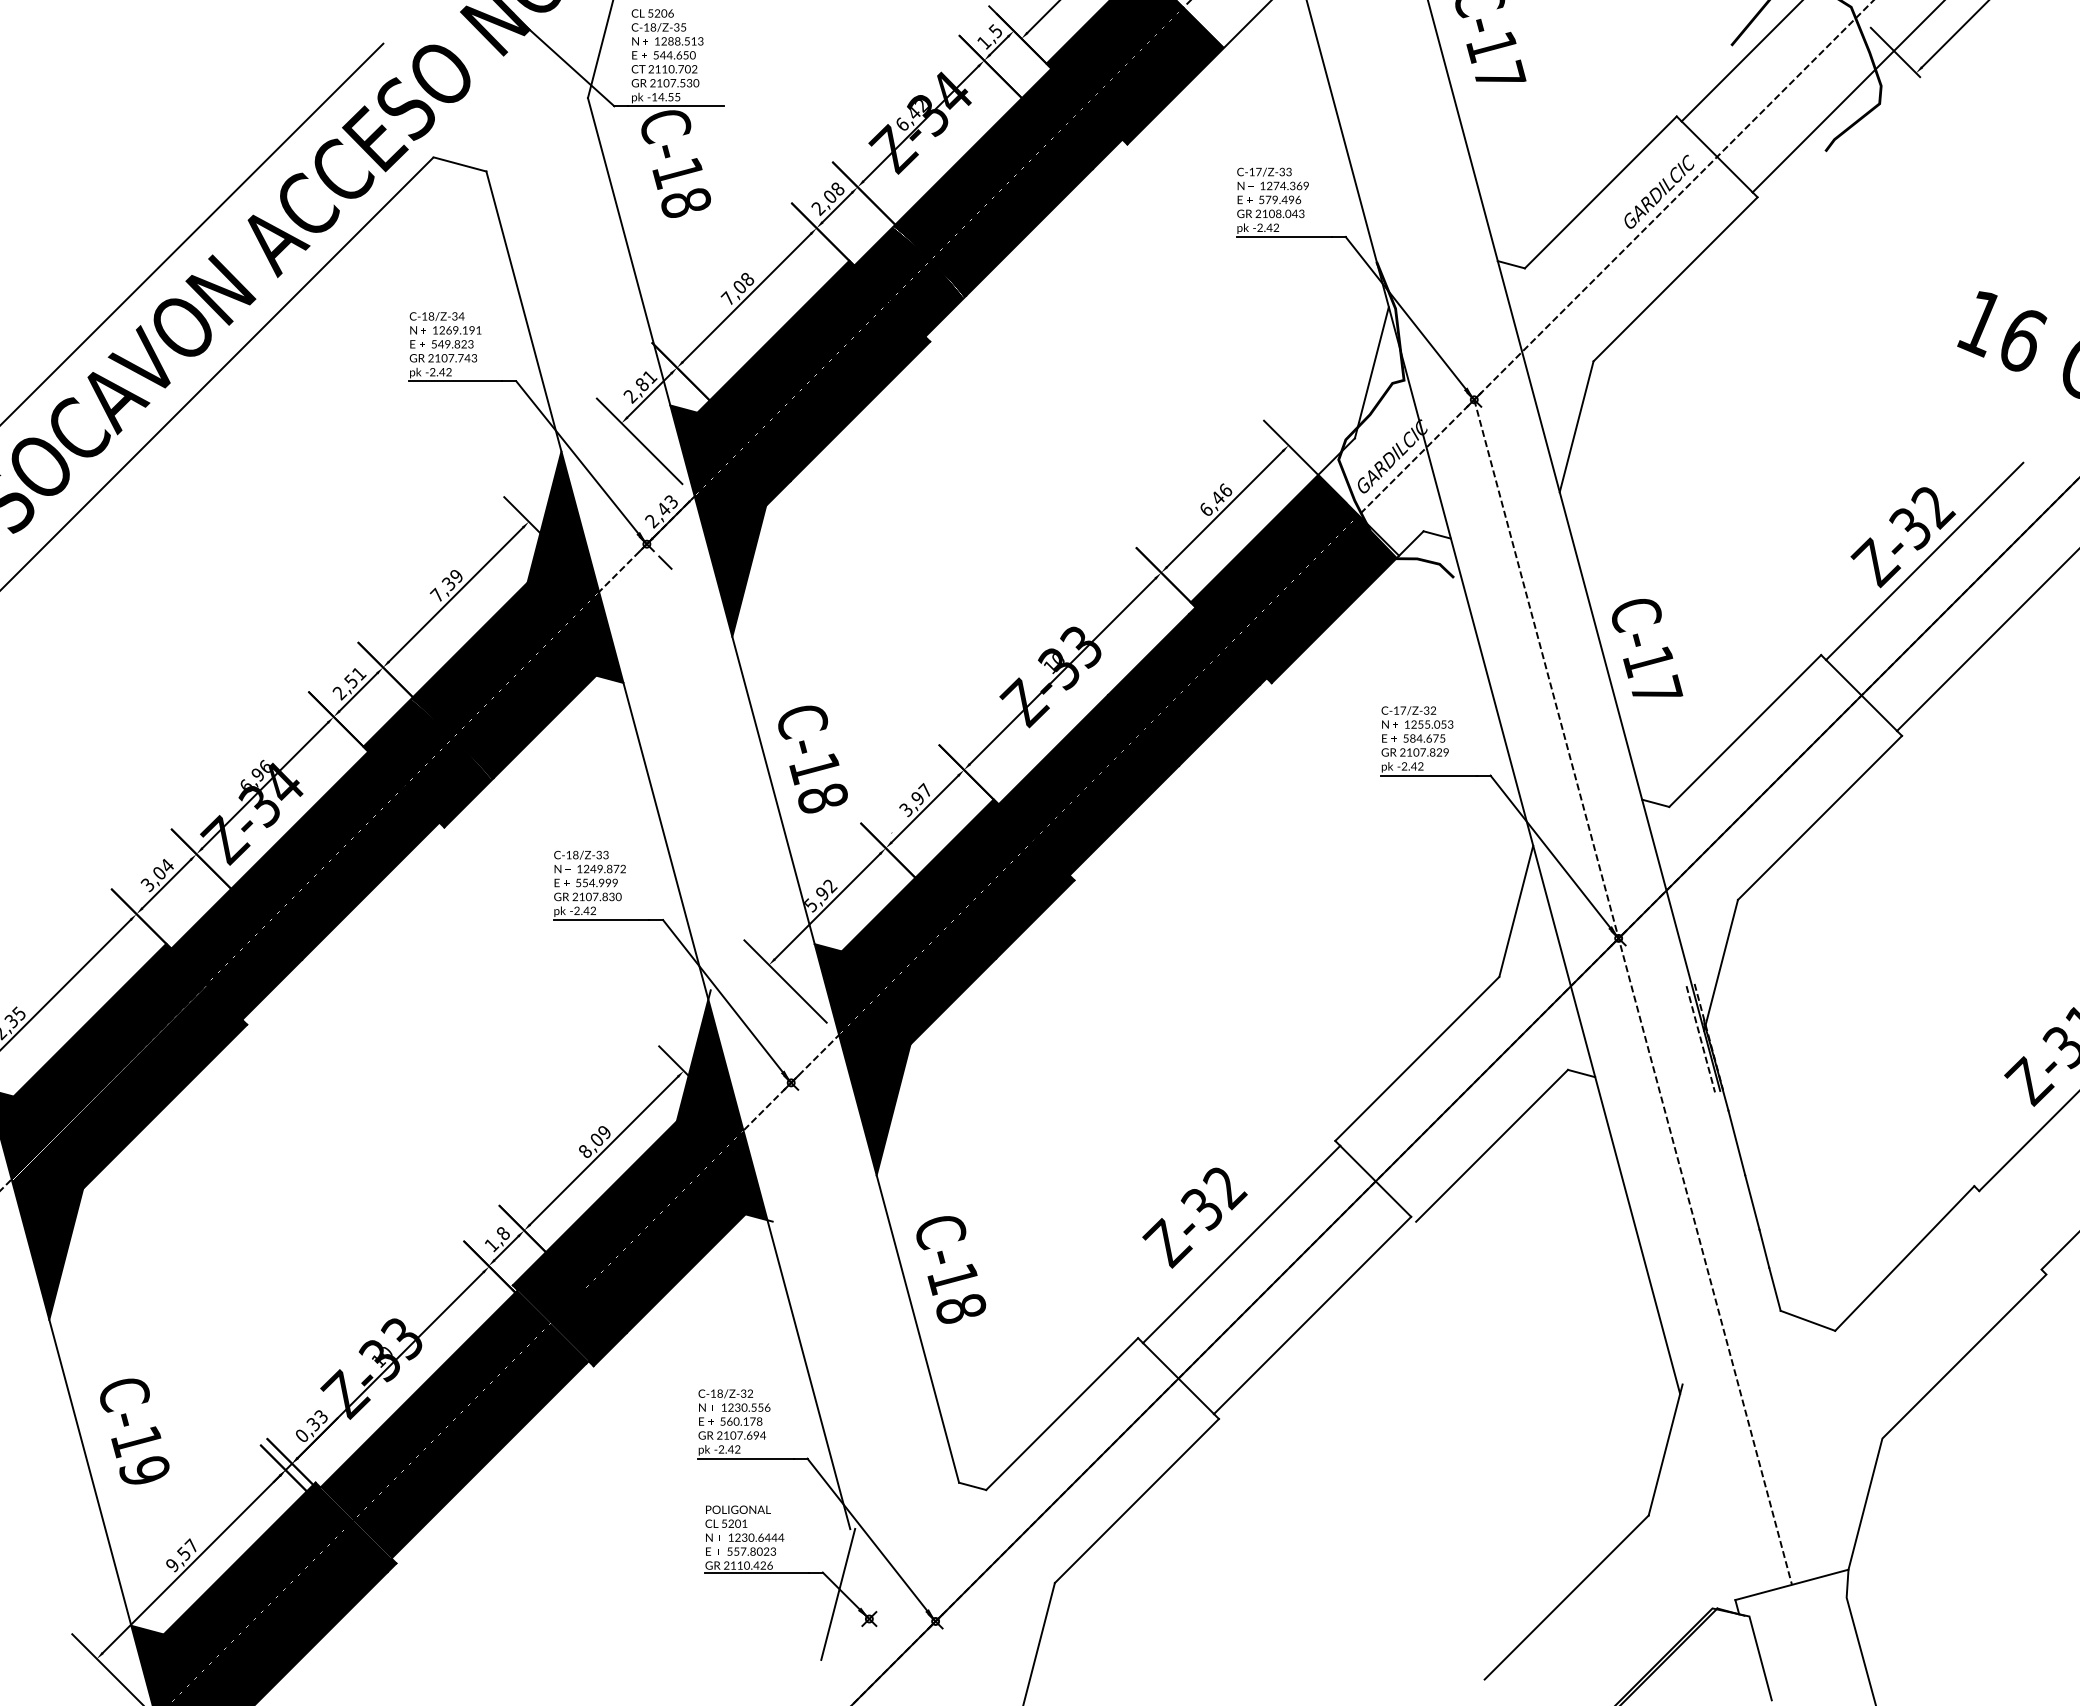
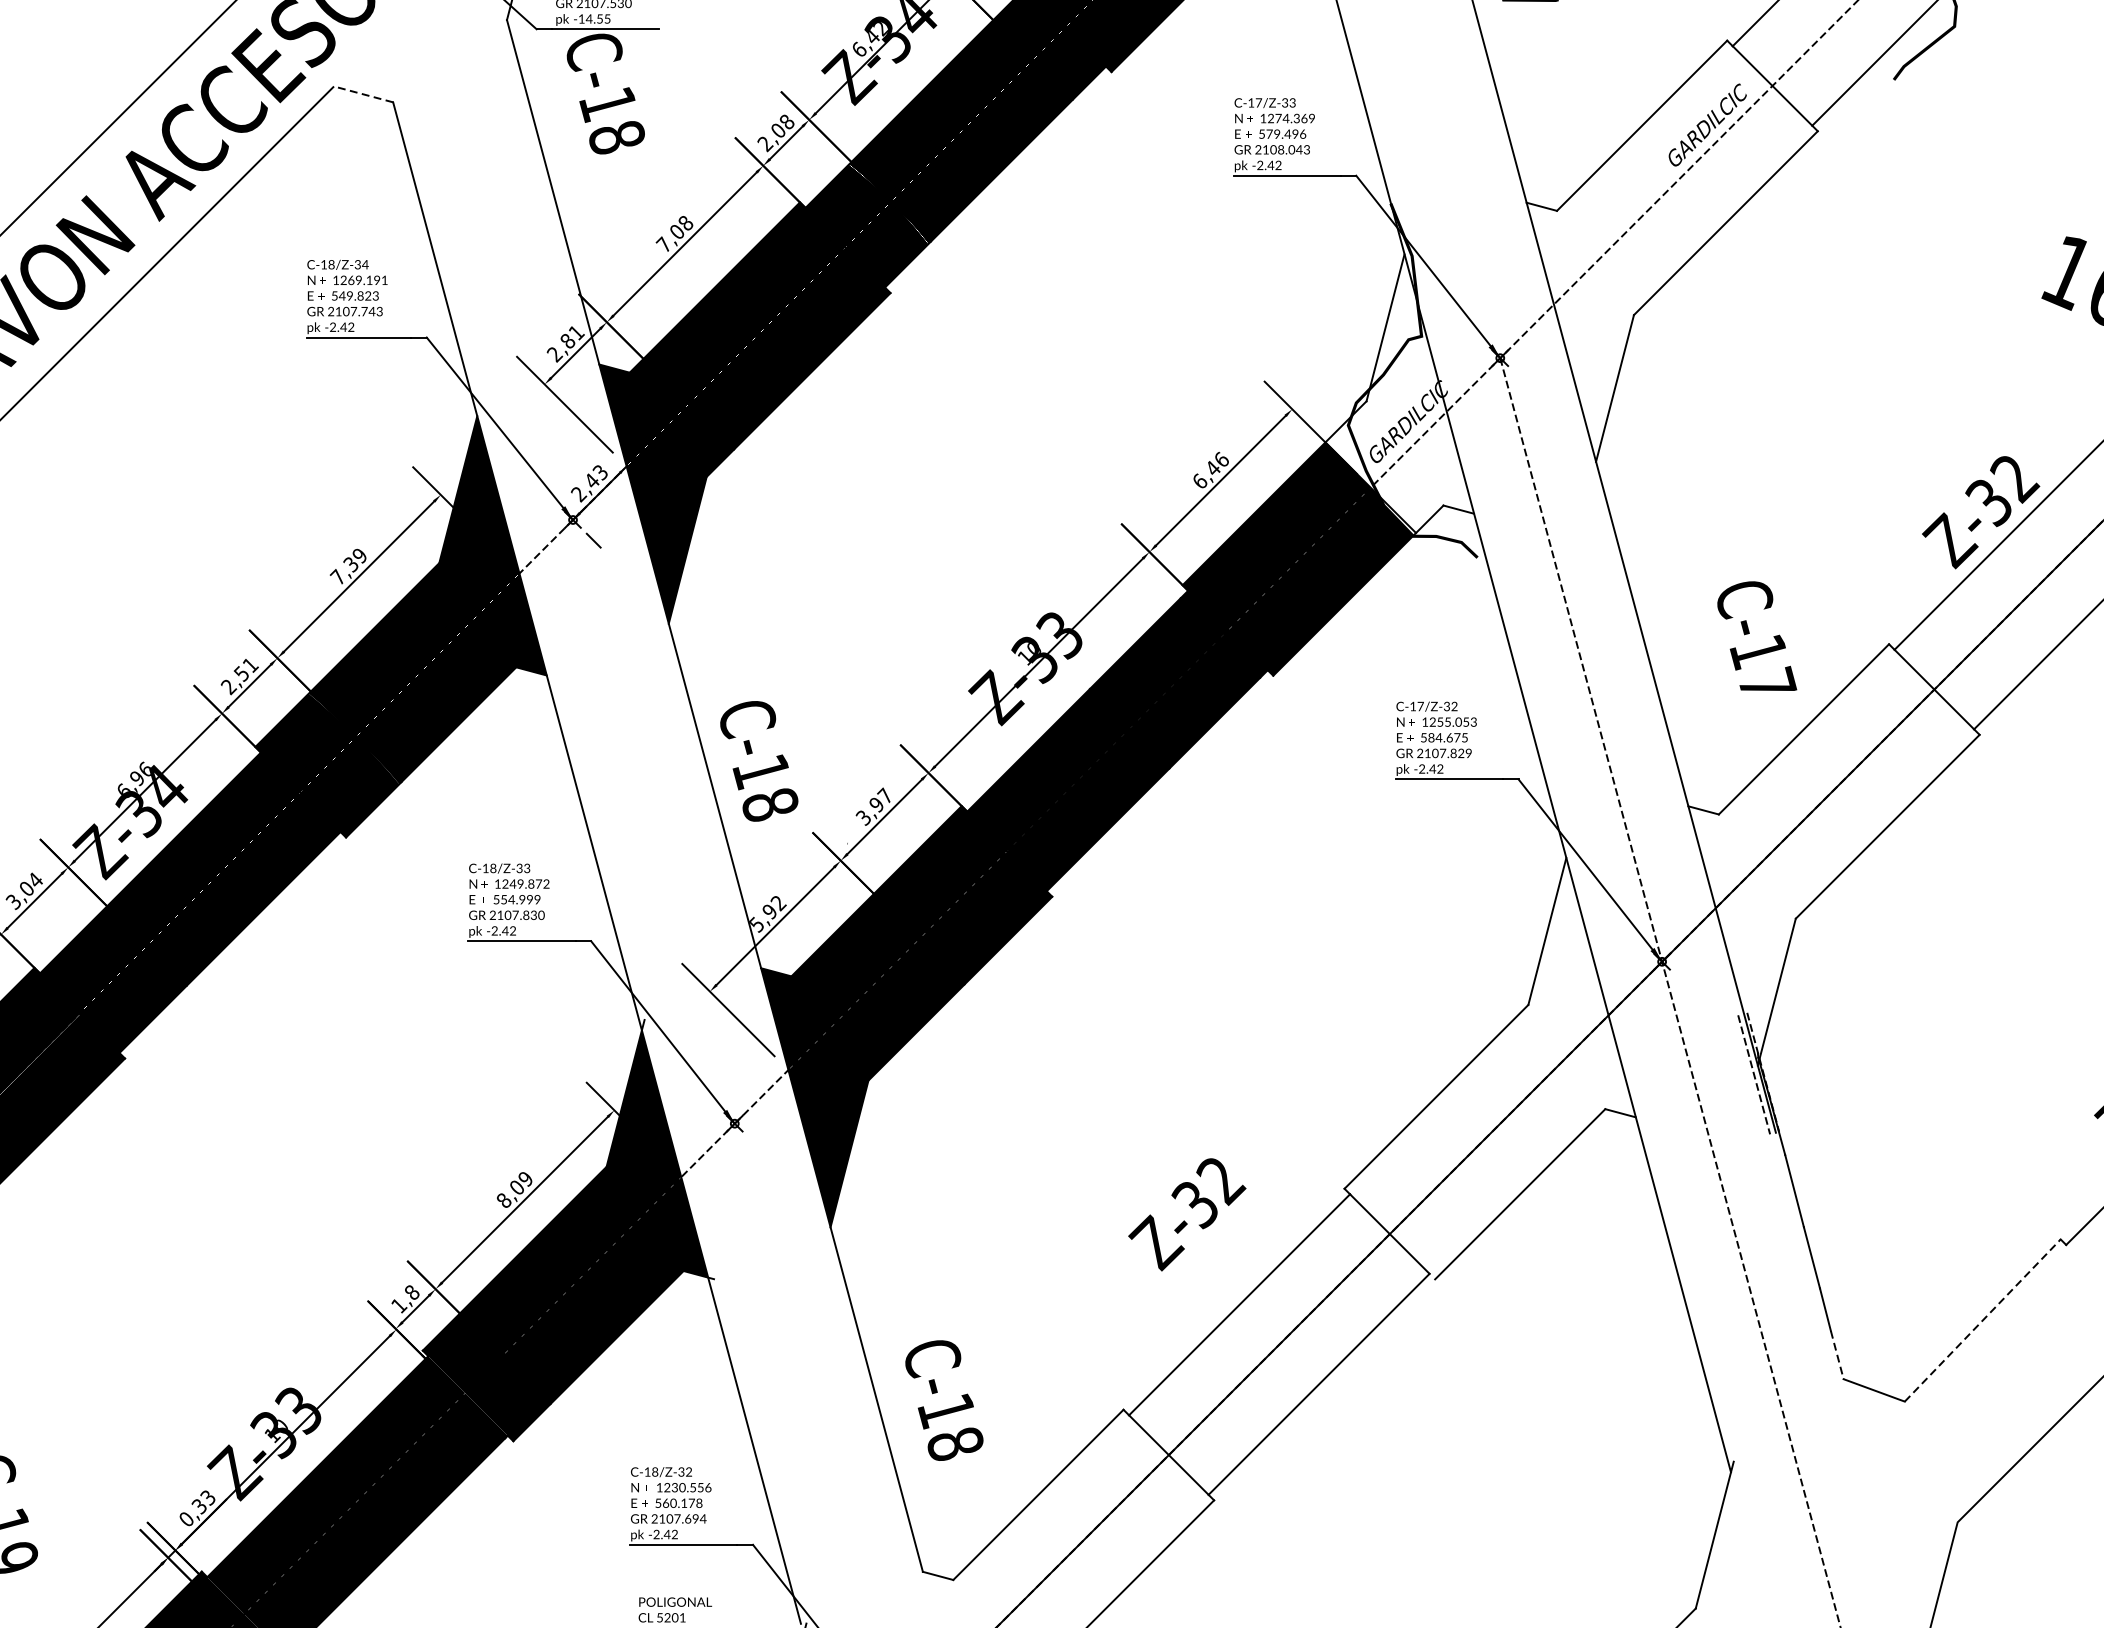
line: (459, 164) -> (363, 94), solid -> dashed
text: (1647, 647) -> (1757, 635), moved
text: (1194, 1217) -> (1186, 1214), moved
line: (1905, 1258) -> (1983, 1320), solid -> dashed
text: (951, 1269) -> (944, 1400), moved
line: (1775, 1289) -> (1837, 1355), solid -> dashed

